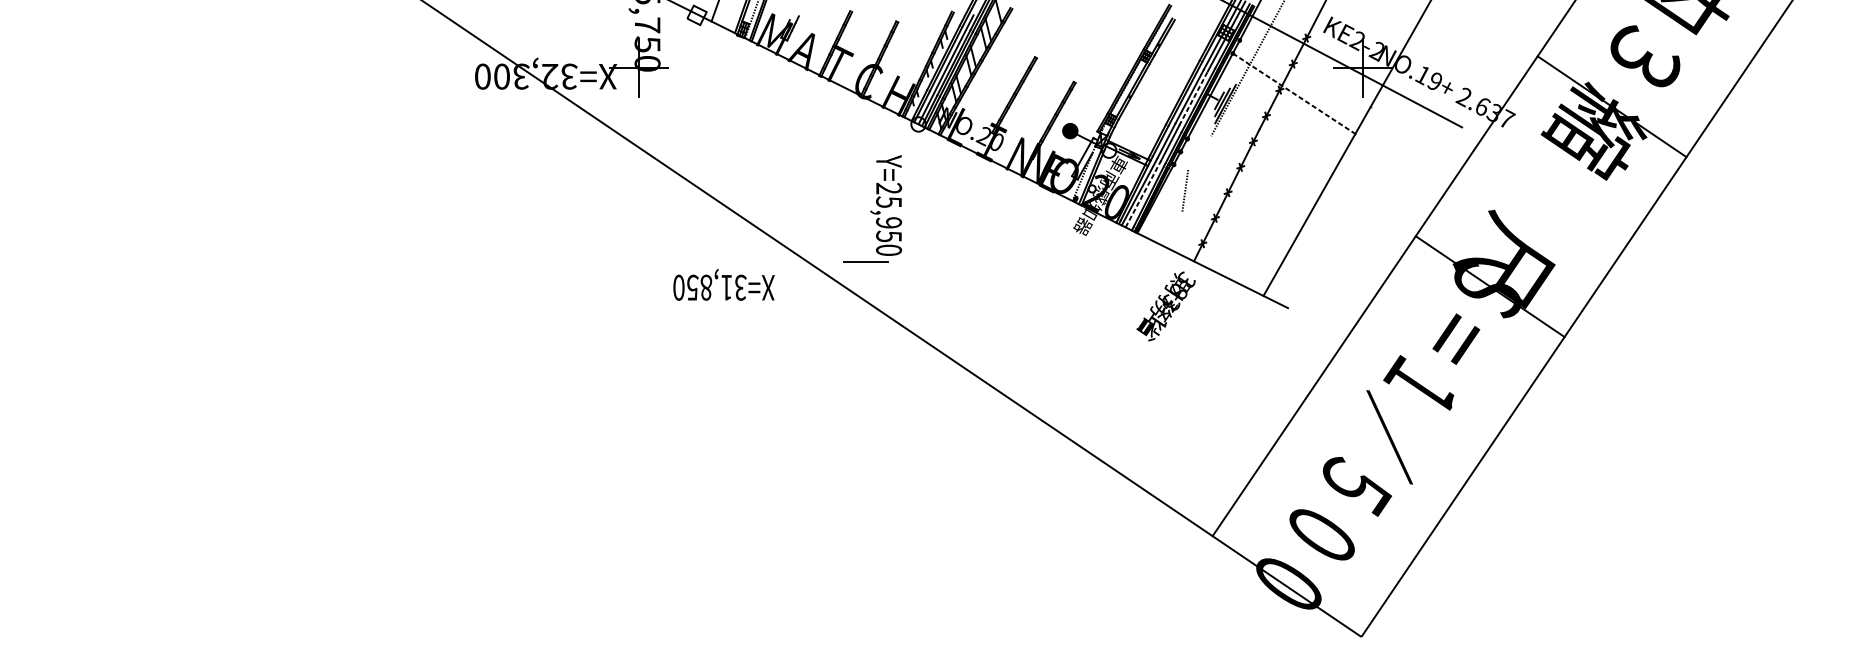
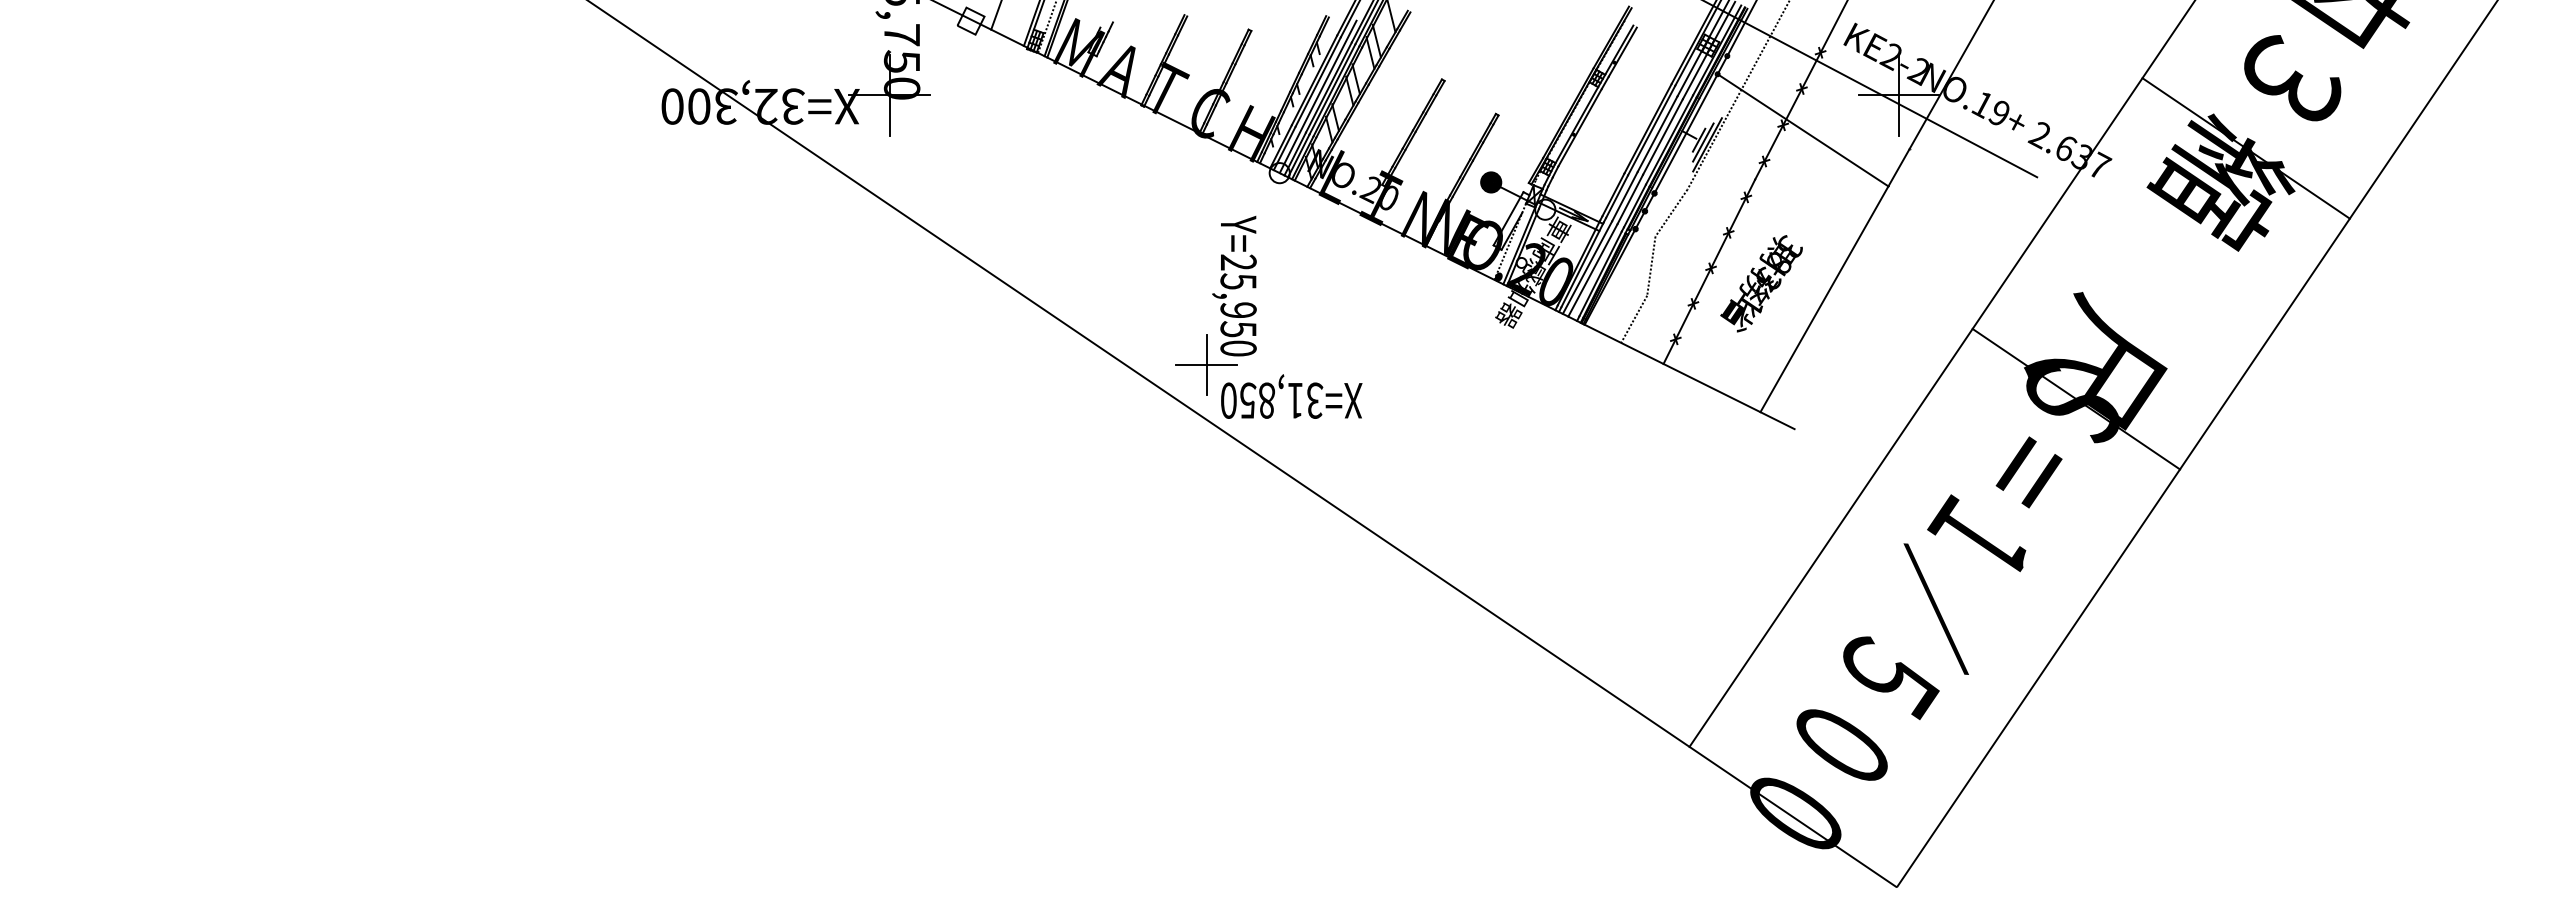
line: (1294, 93) -> (1803, 130), dashed -> solid
line: (1193, 98) -> (1662, 136), dashed -> solid
line: (1199, 152) -> (1671, 212), added
line: (1143, 193) -> (1593, 269), dashed -> solid
line: (1173, 228) -> (1634, 318), added
line: (866, 261) -> (1206, 364), added
text: (723, 284) -> (1291, 396), moved
text: (1165, 306) -> (1761, 283), moved

